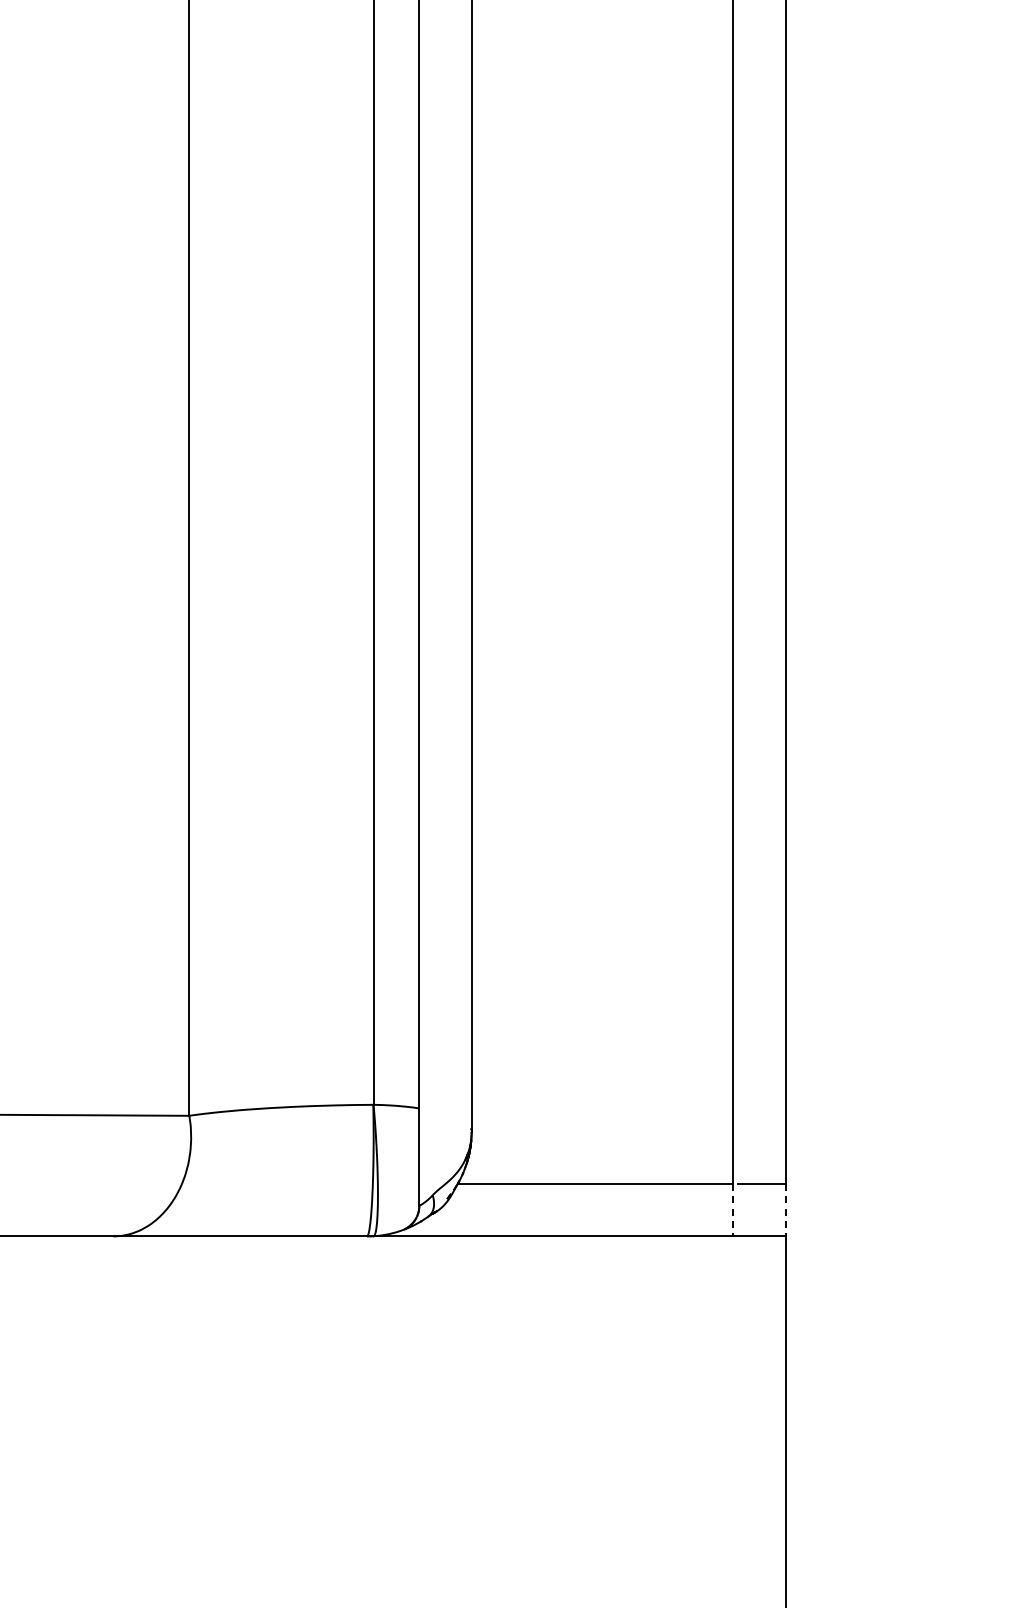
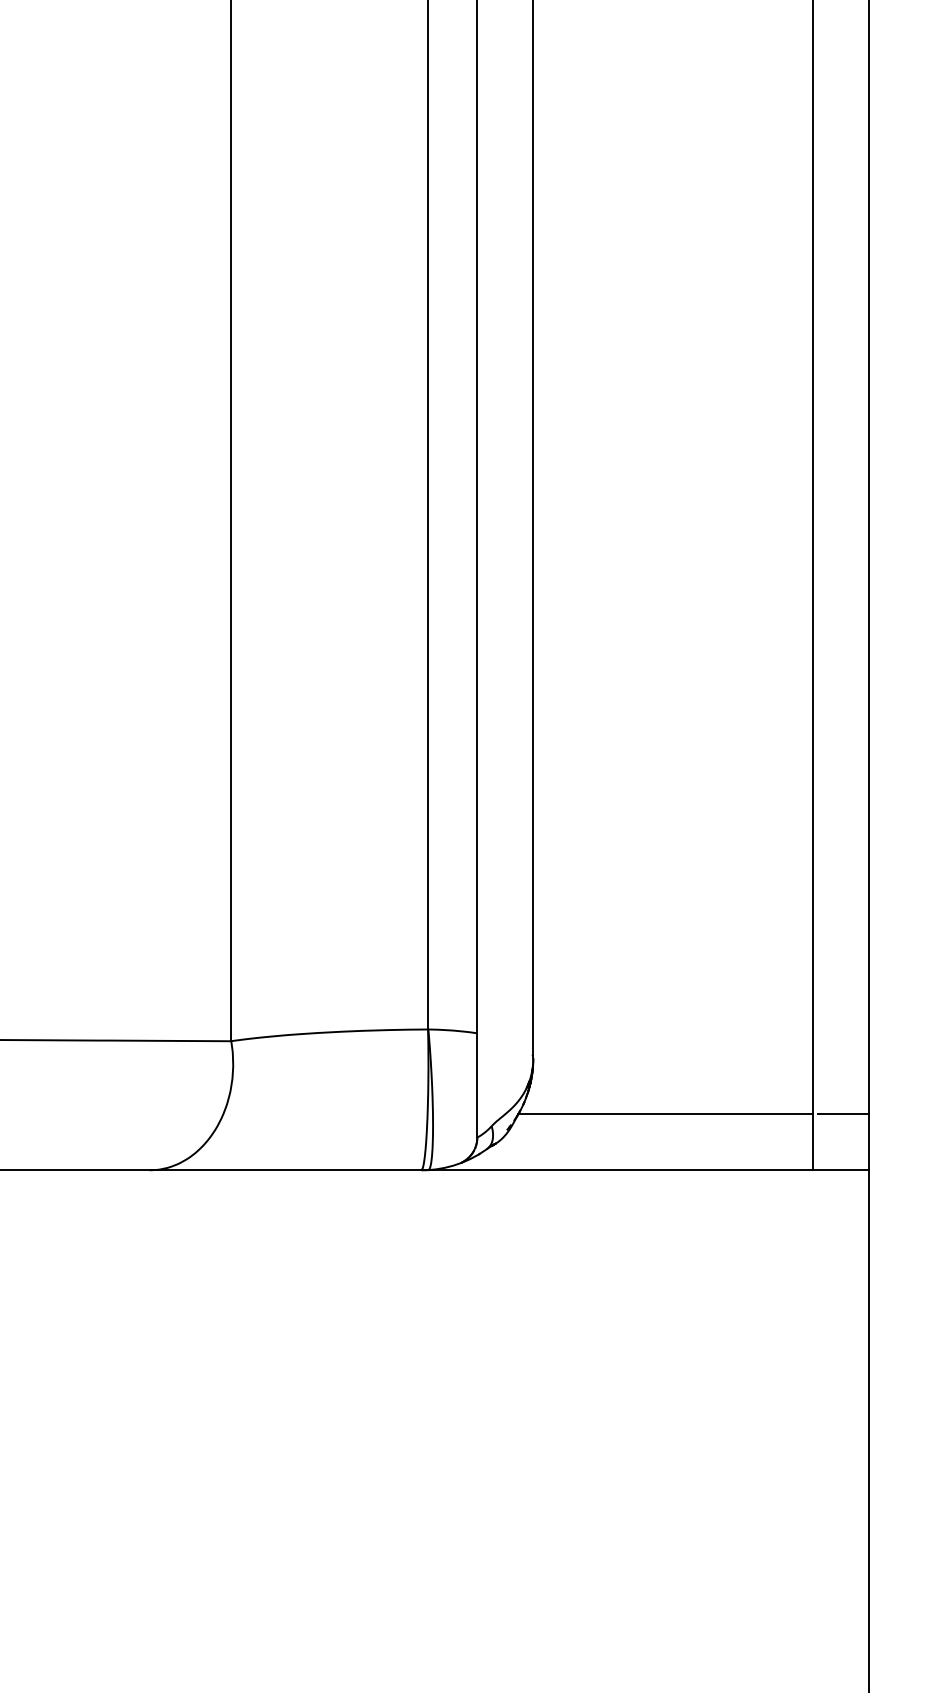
line: (733, 1210) -> (813, 1142), dashed -> solid
line: (785, 1210) -> (869, 1142), dashed -> solid

